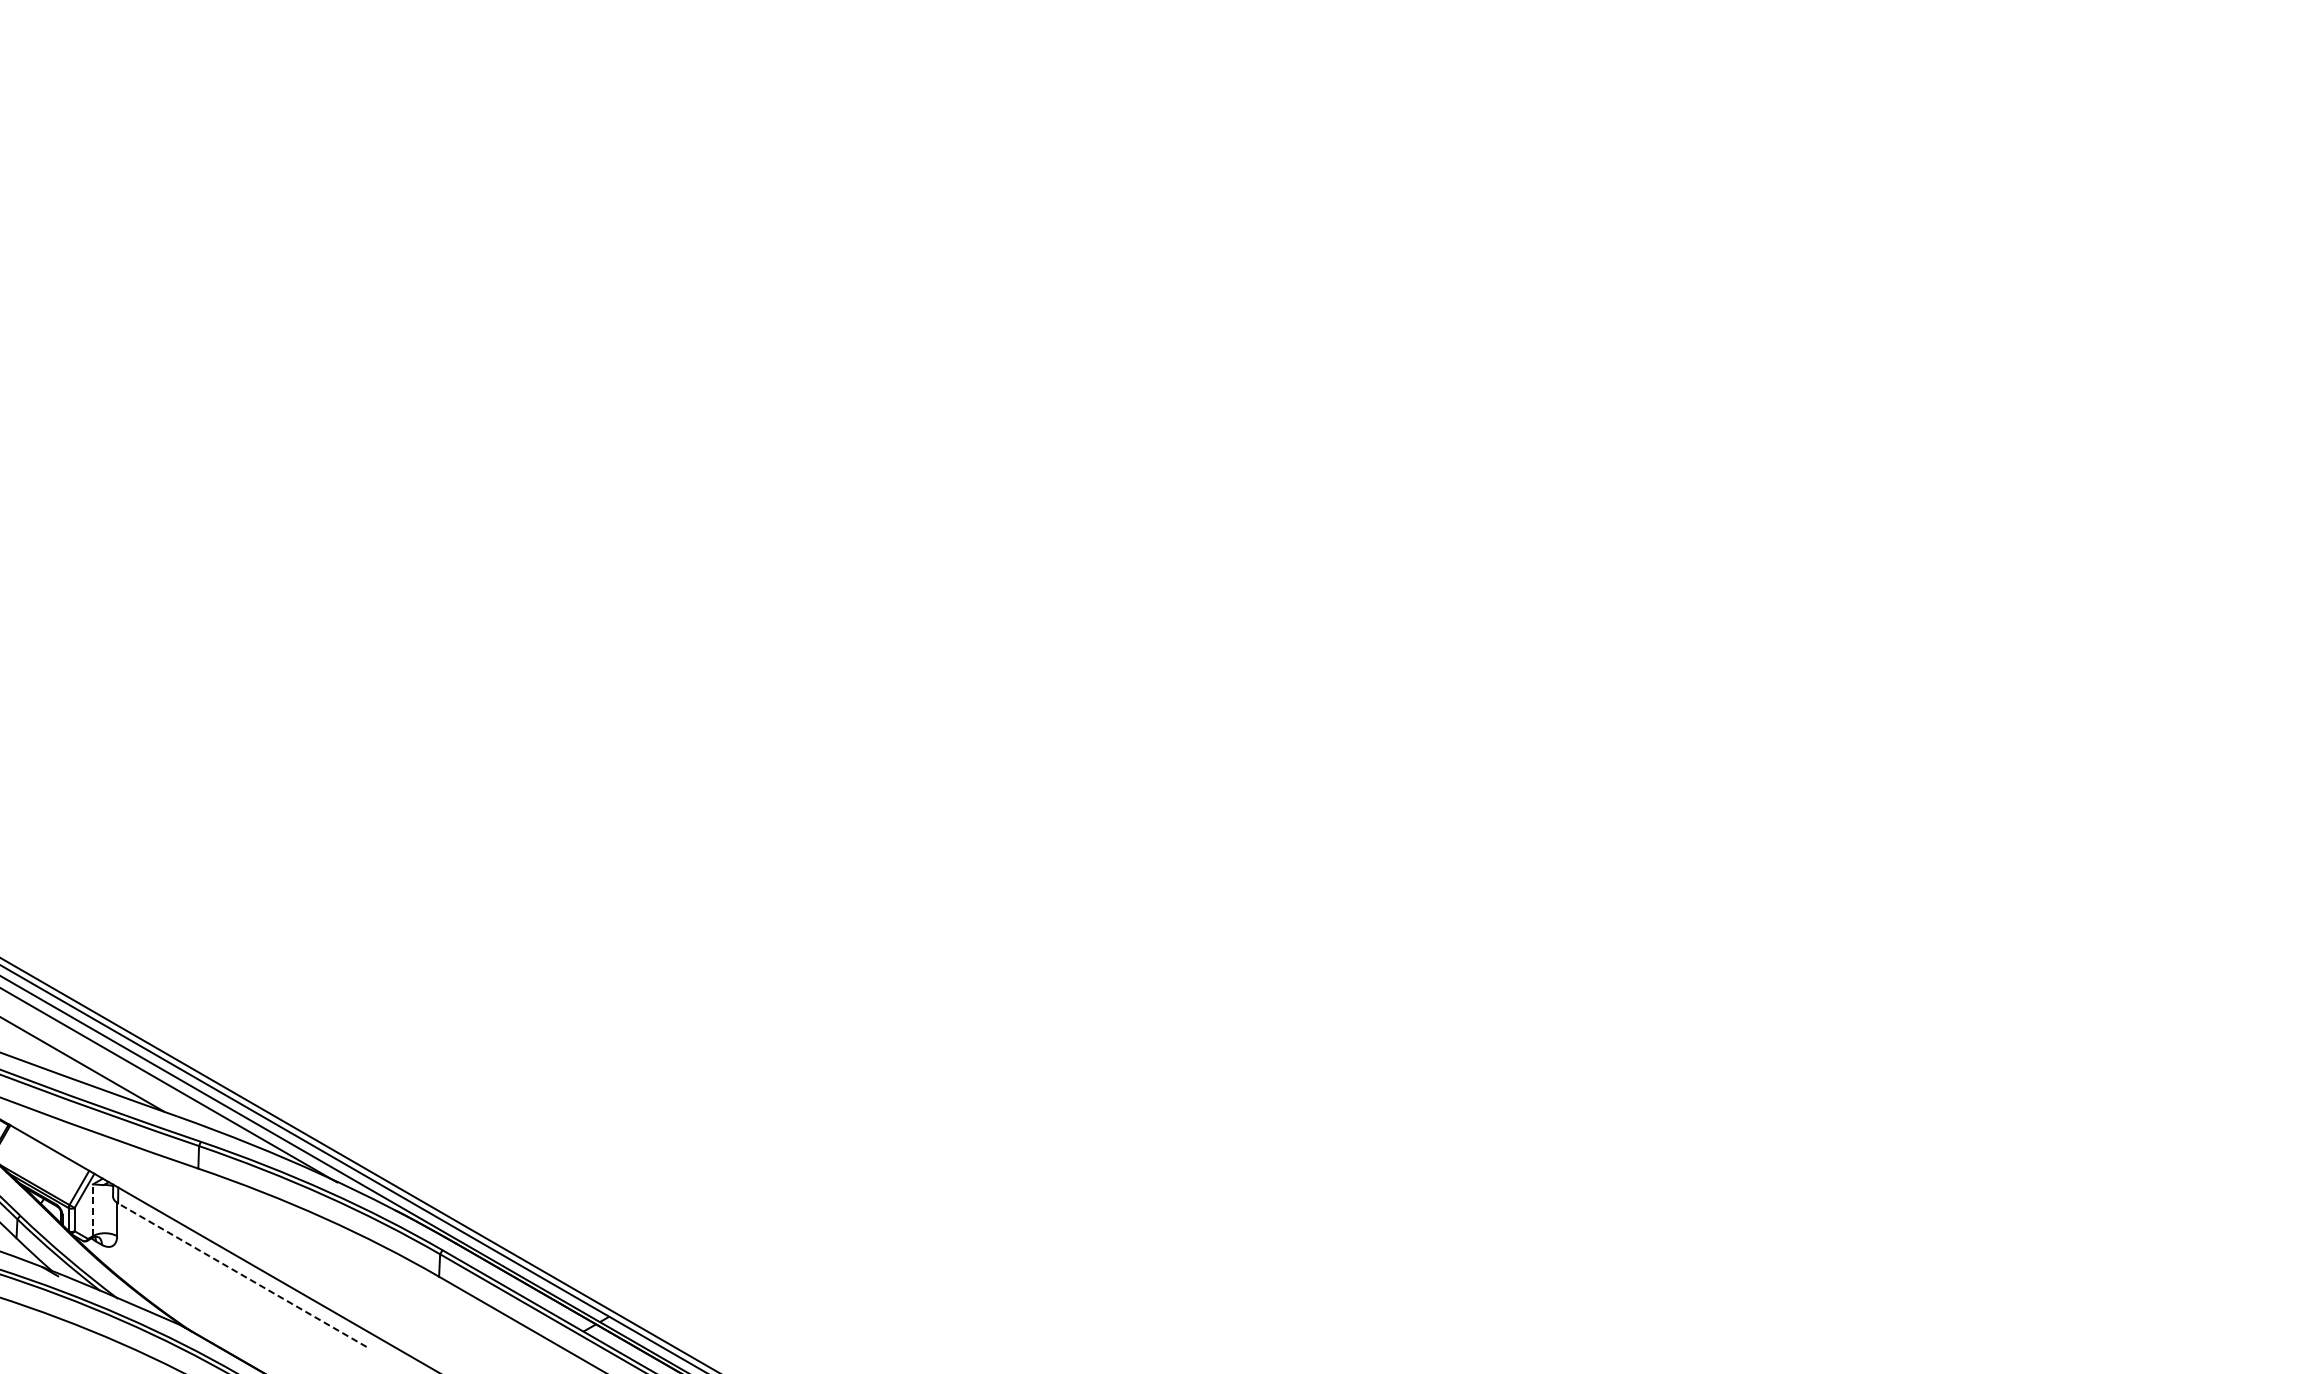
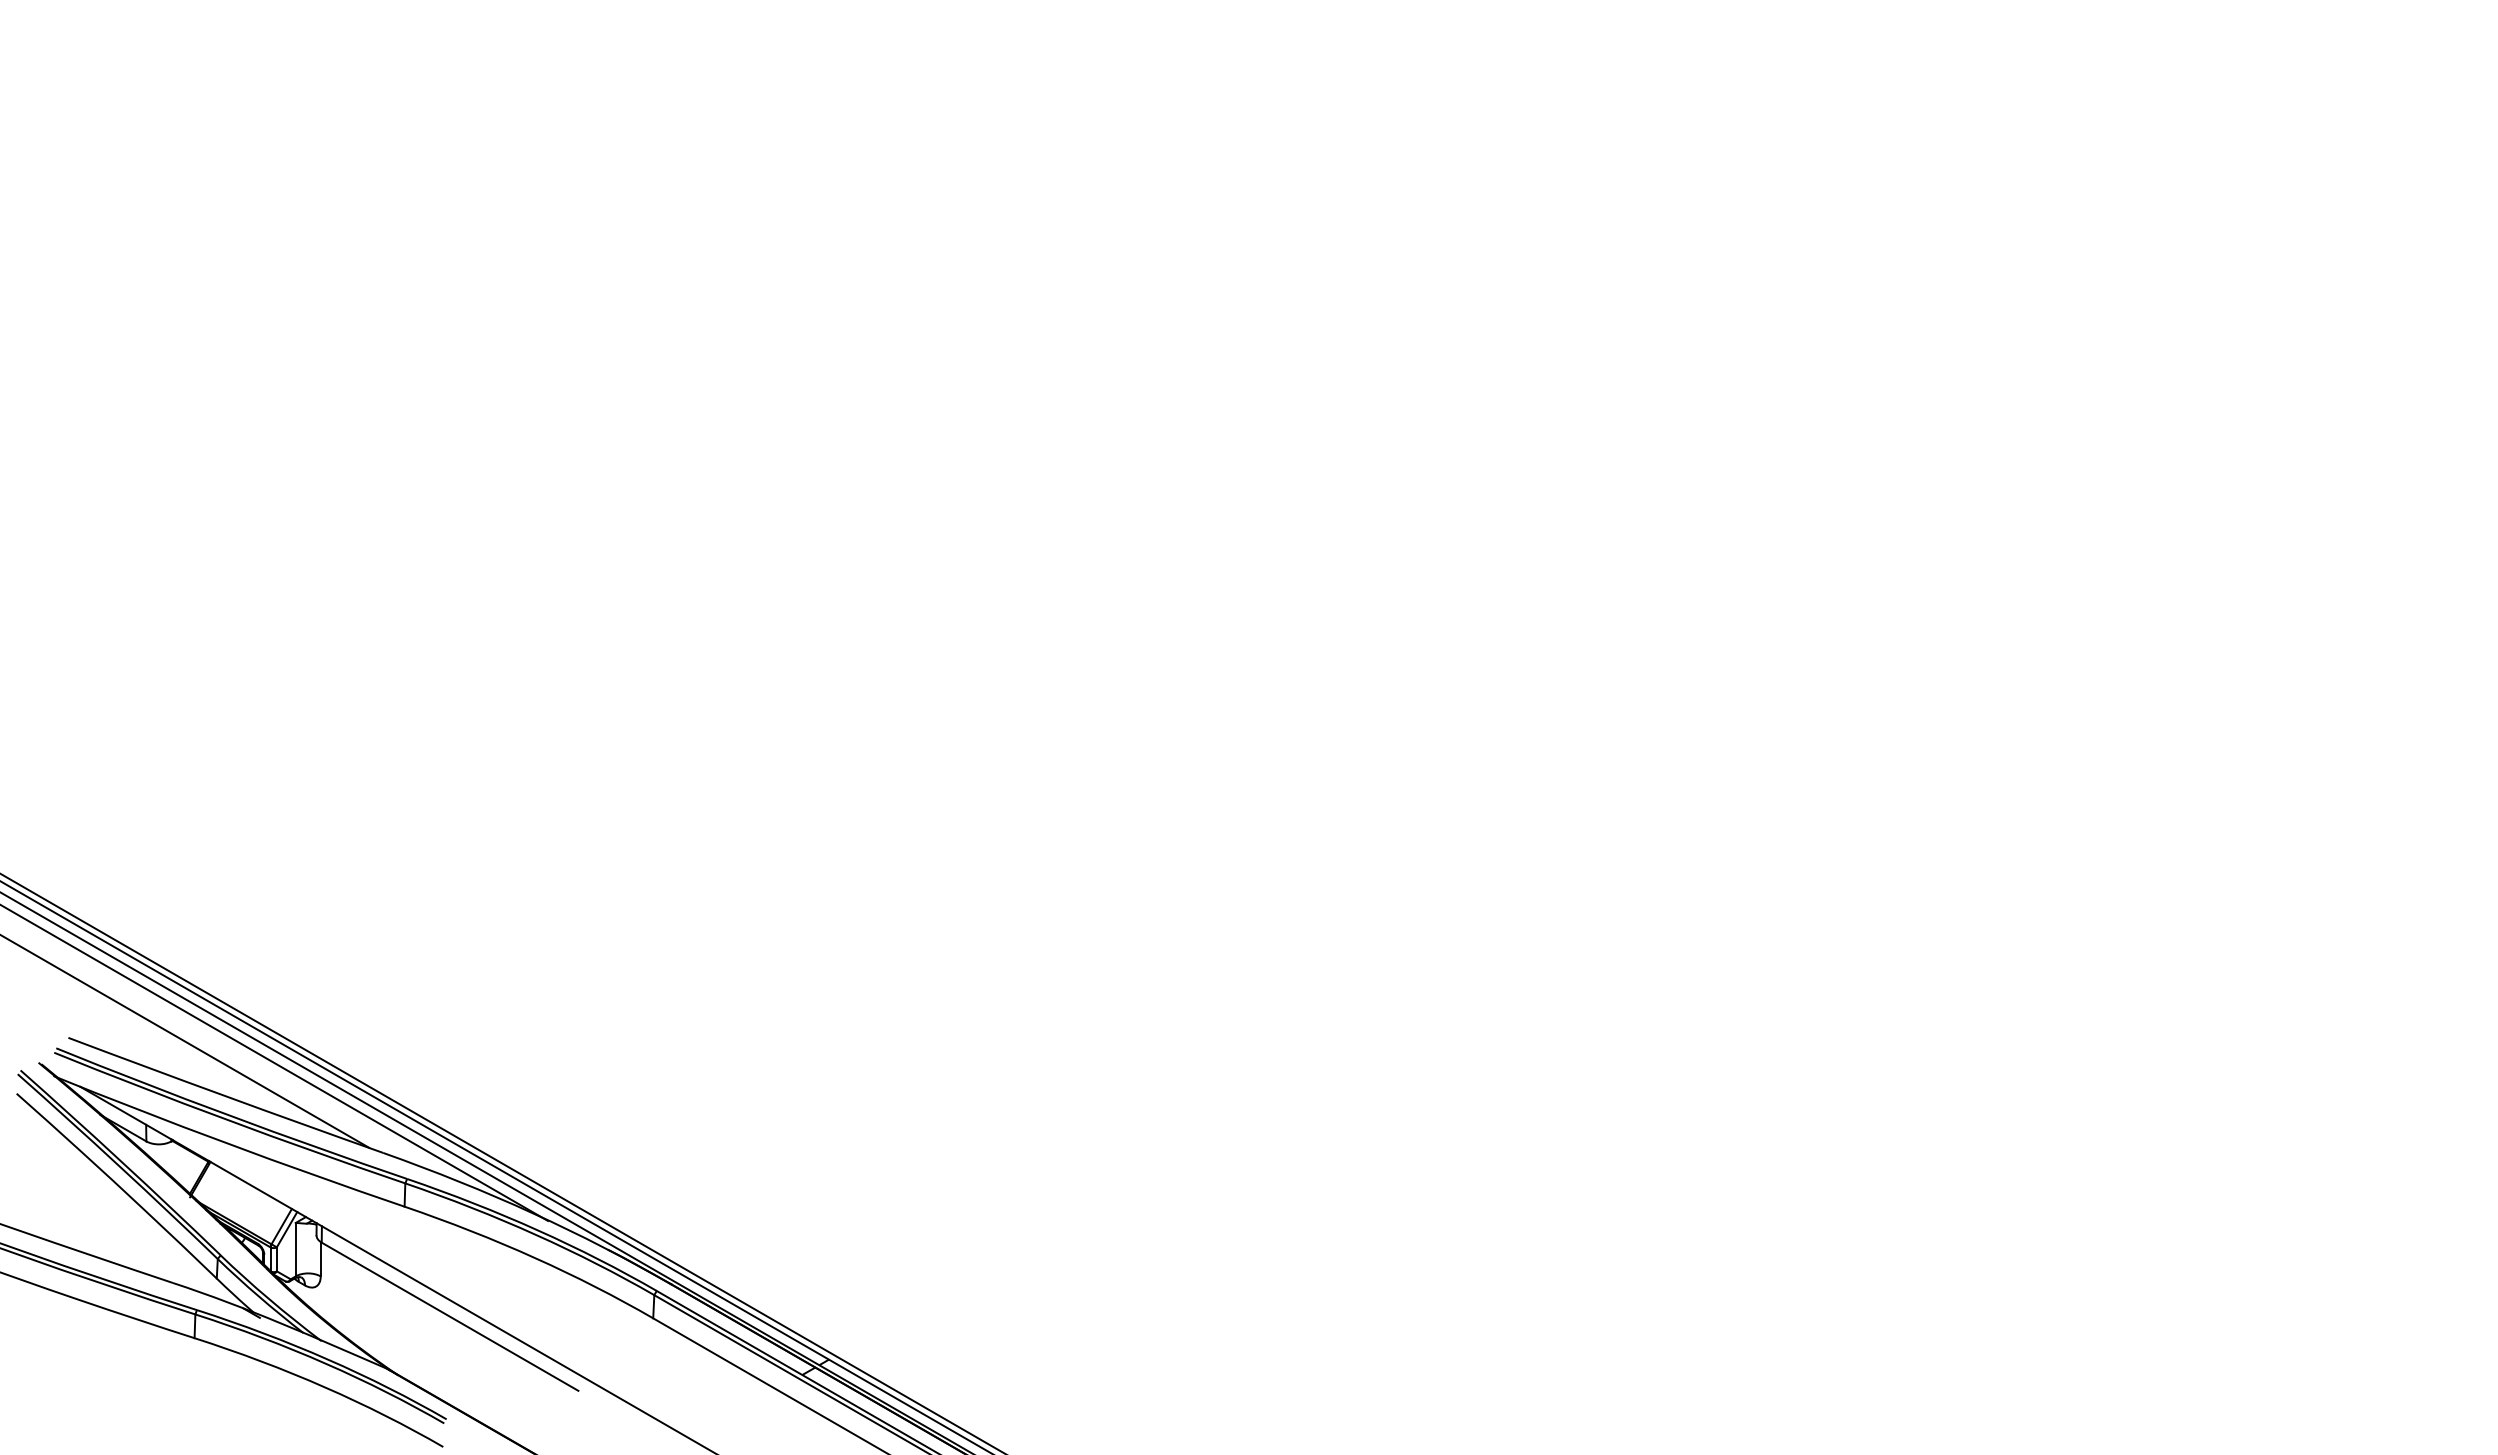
line: (92, 1210) -> (295, 1249), dashed -> solid
line: (241, 1274) -> (449, 1316), dashed -> solid

